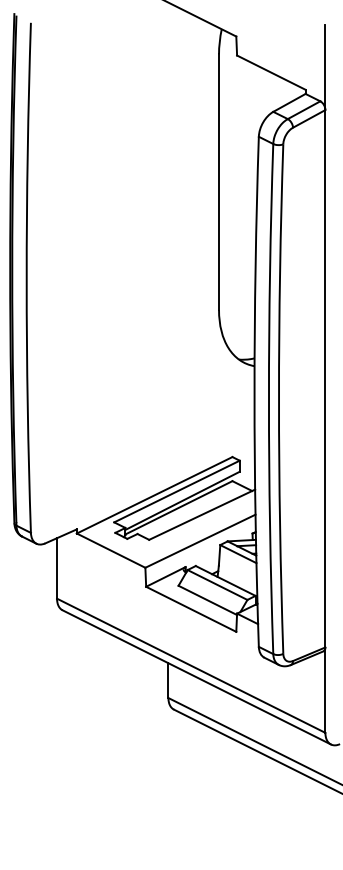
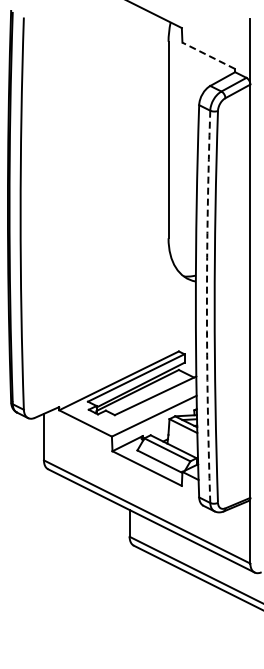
line: (270, 72) -> (208, 55), solid -> dashed
arc: (268, 398) -> (206, 306), solid -> dashed

